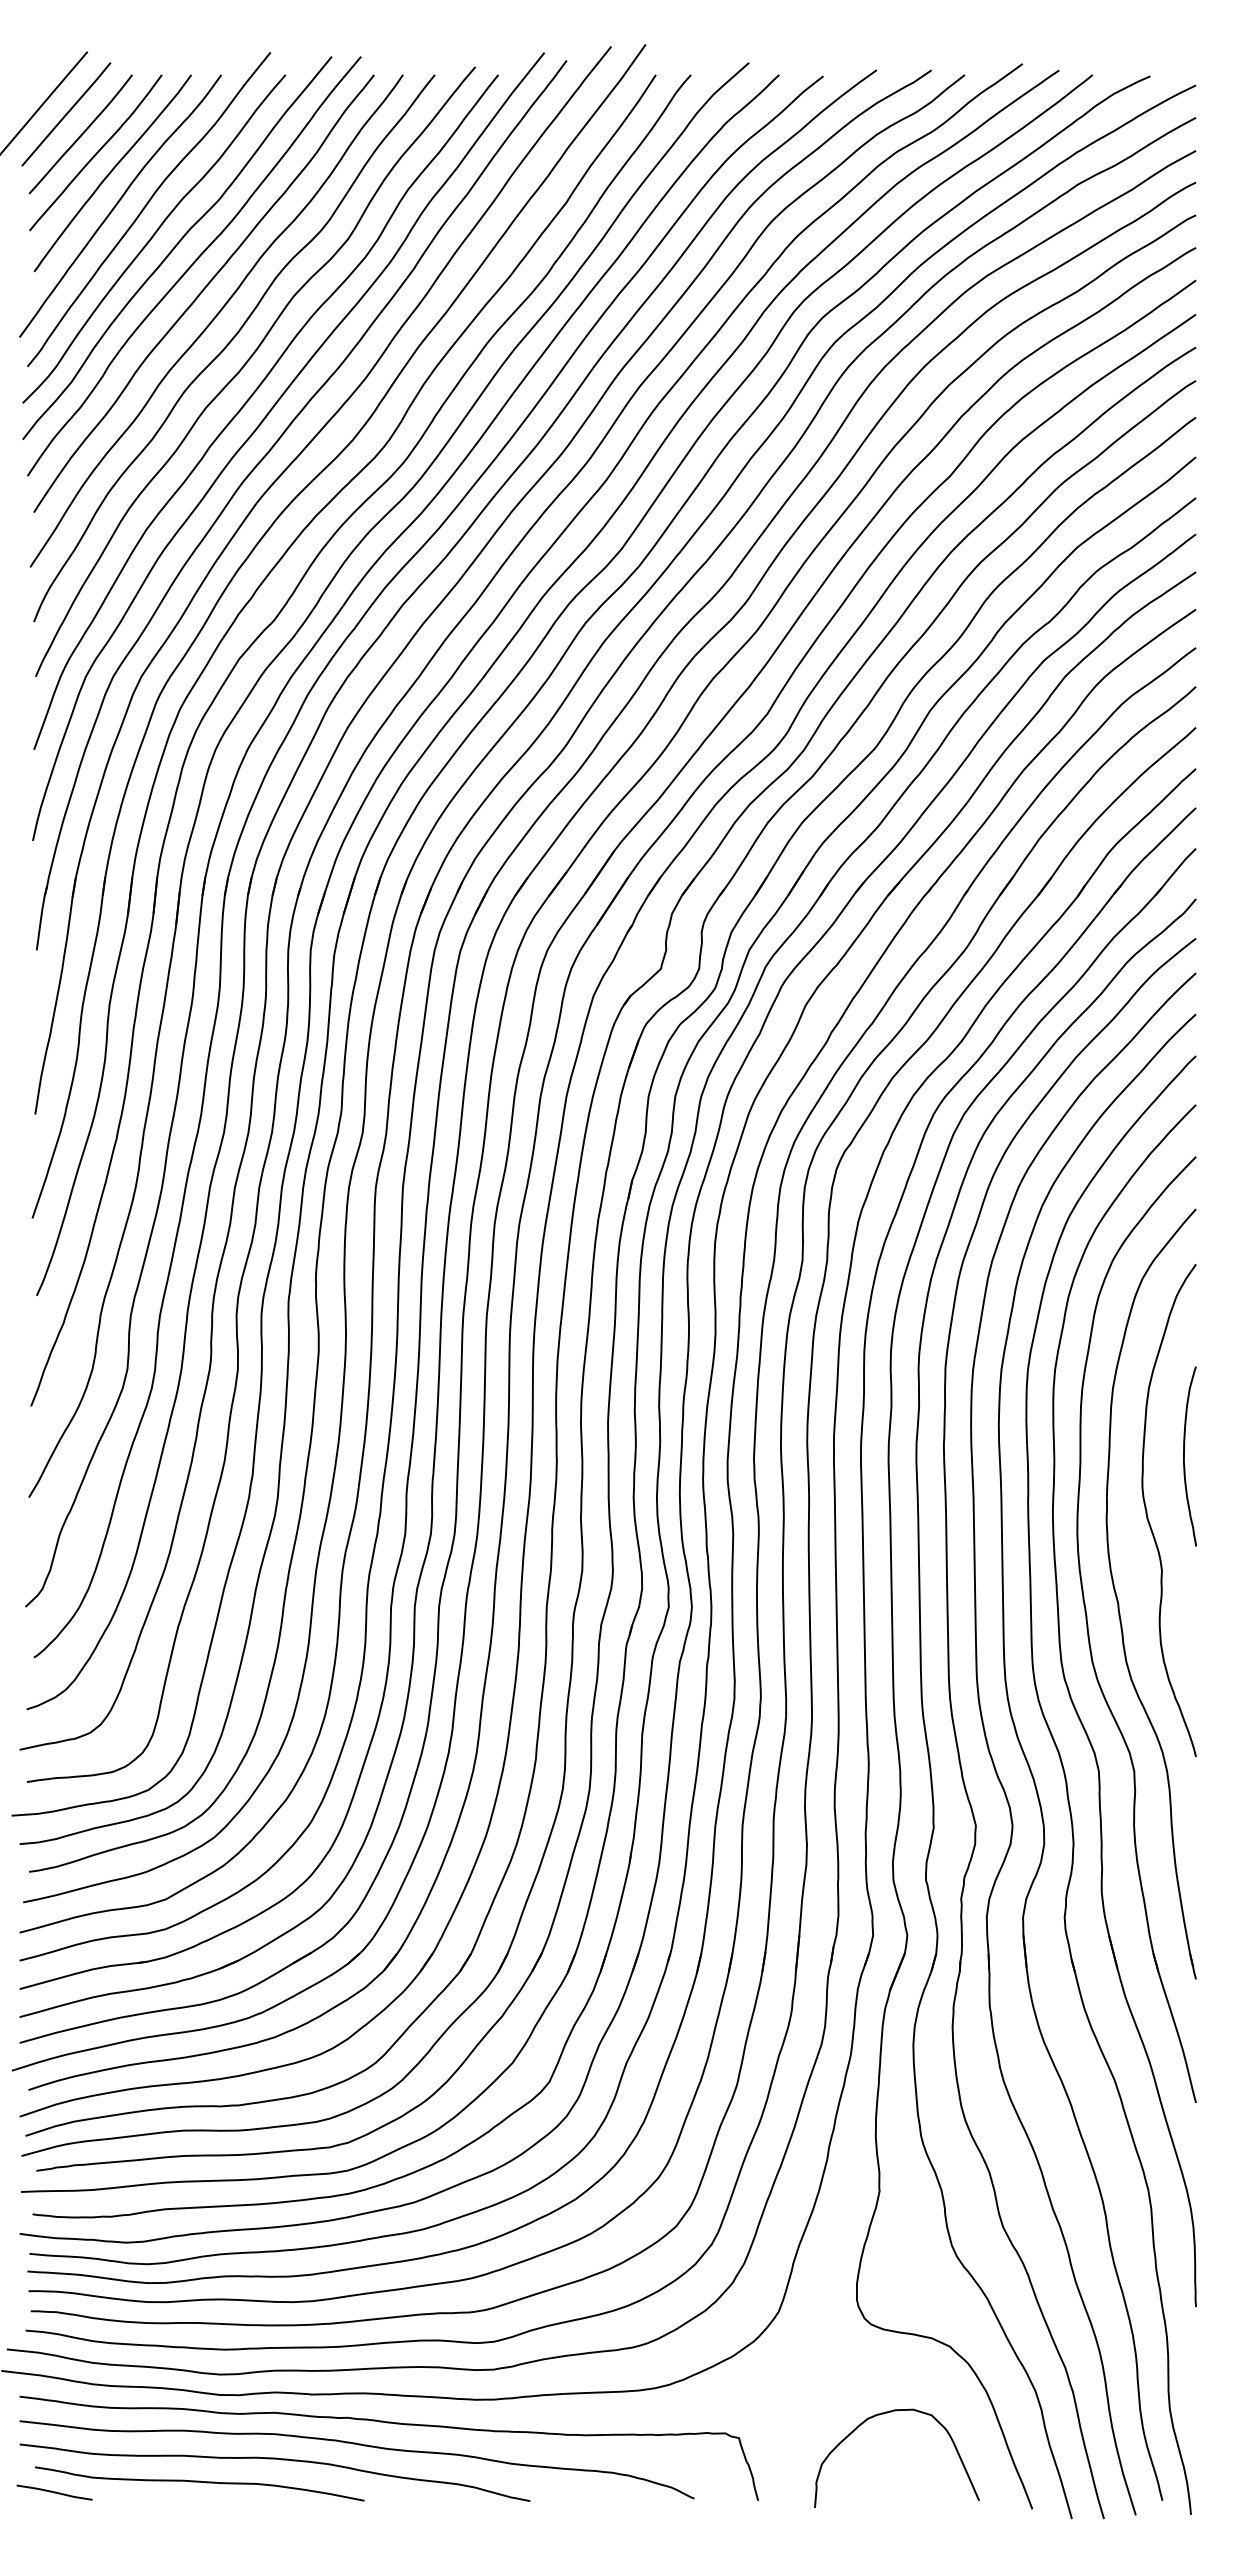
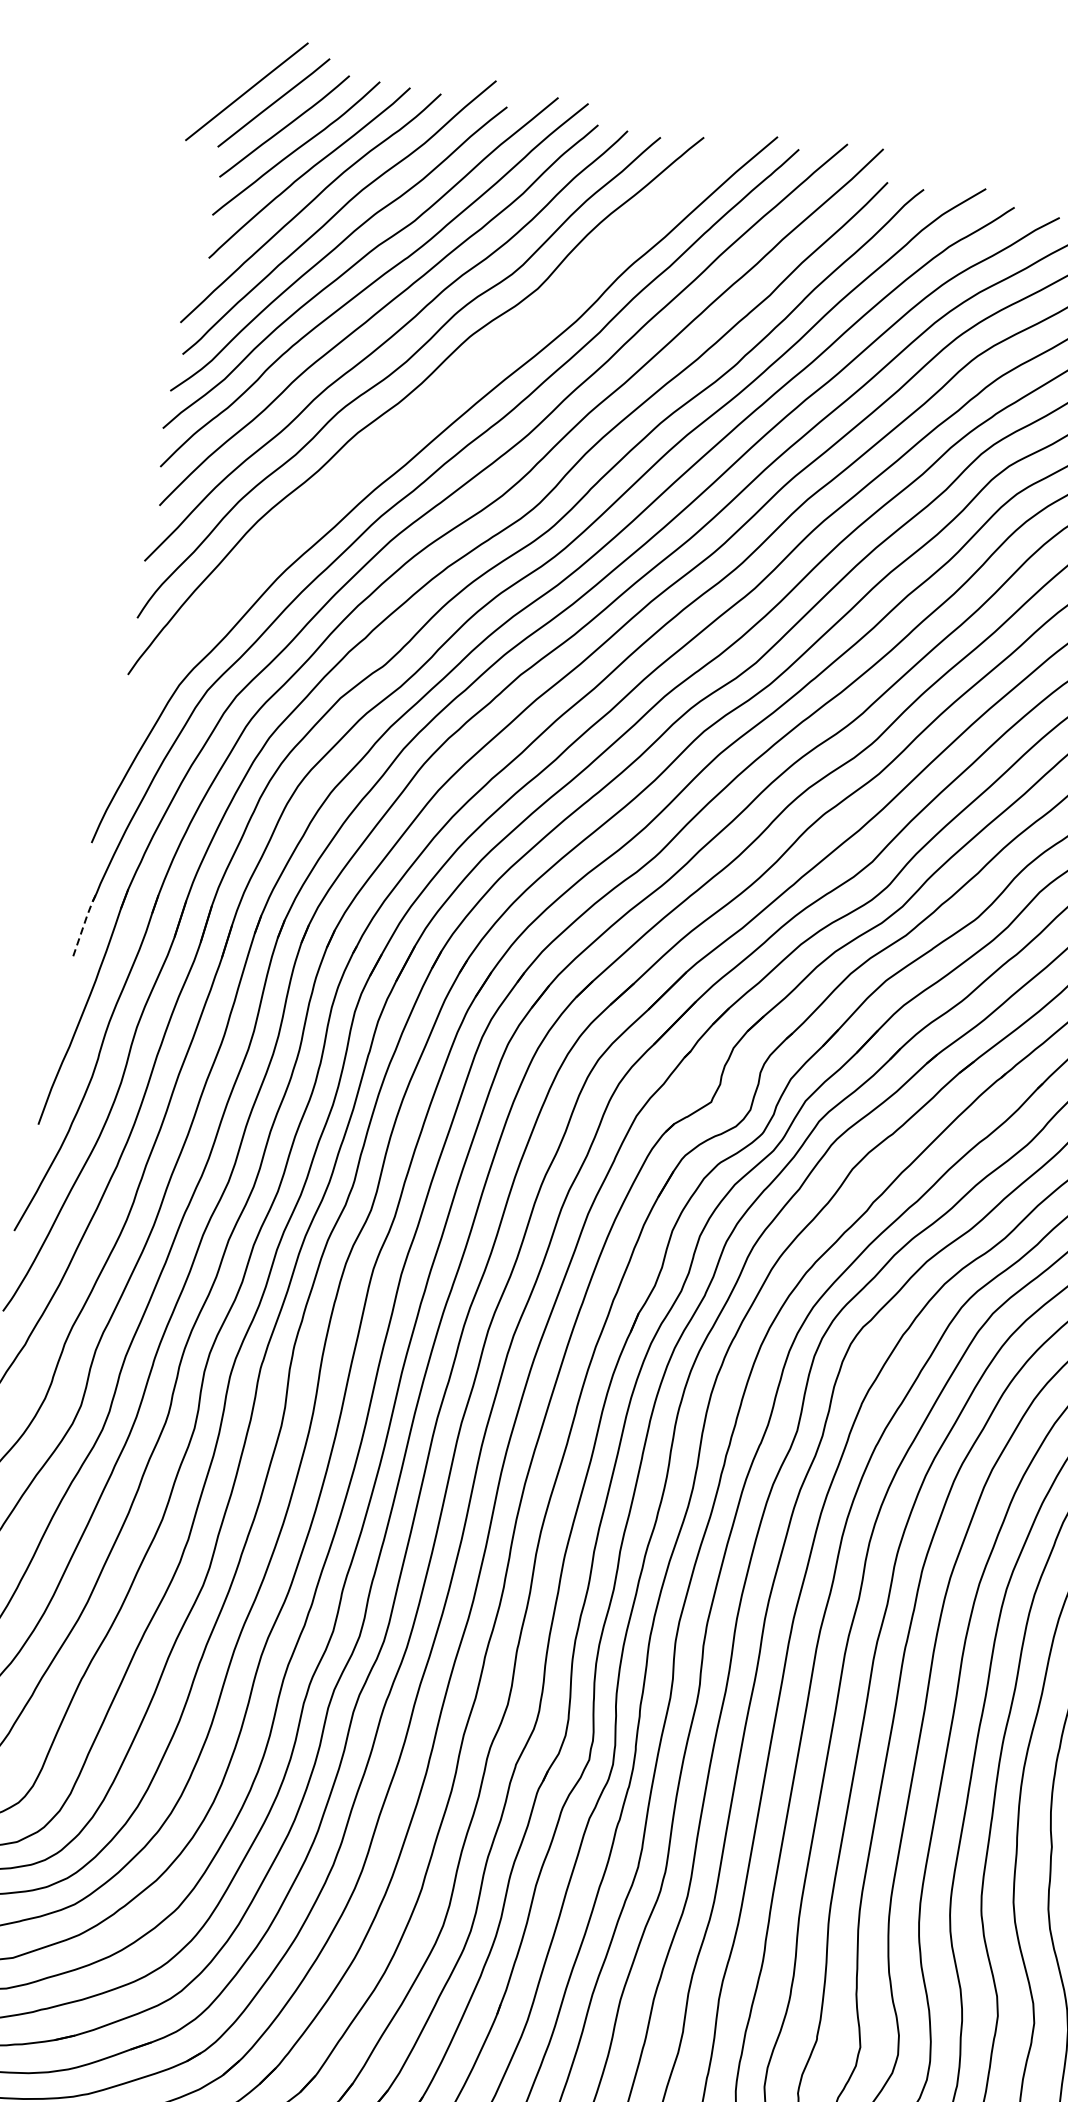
curve: (249, 400) -> (403, 434), removed
line: (41, 917) -> (84, 923), solid -> dashed

